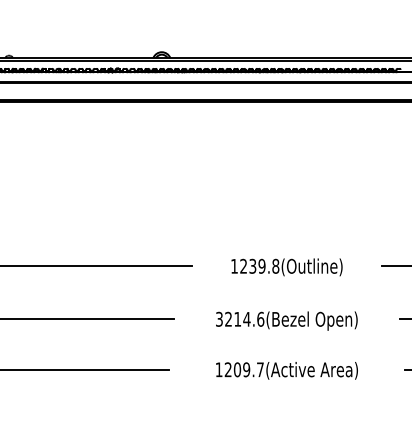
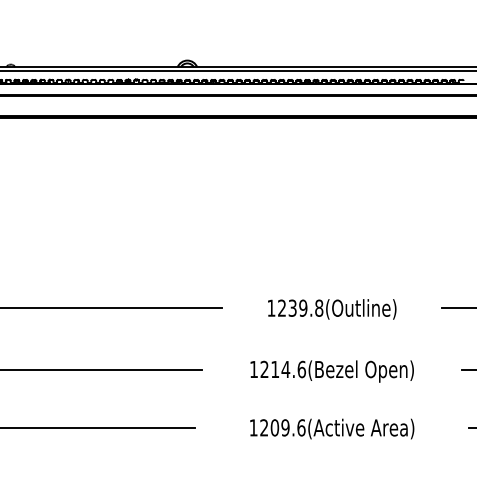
text: (218, 319) -> (253, 369), 3214.6(Bezel -> 1214.6(Bezel
text: (260, 369) -> (301, 427), 1209.7(Active -> 1209.6(Active

